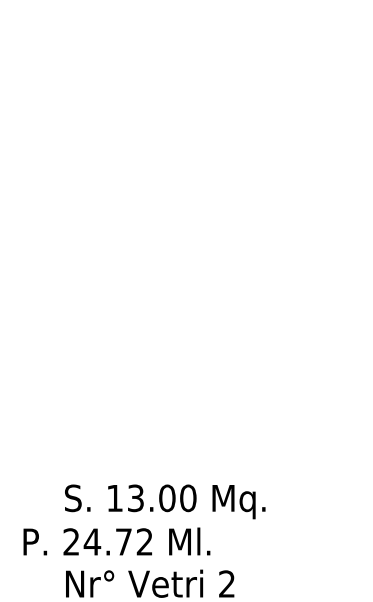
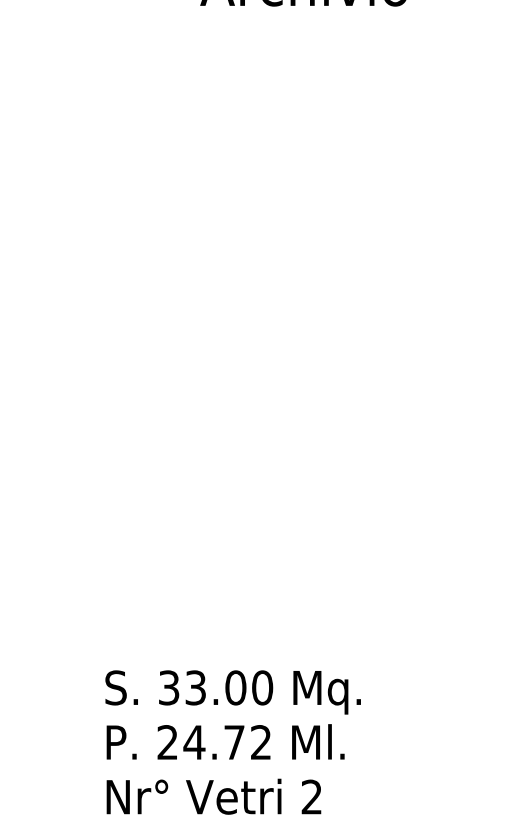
text: (115, 498) -> (169, 687), 13.00 -> 33.00
text: (116, 541) -> (225, 741), moved

